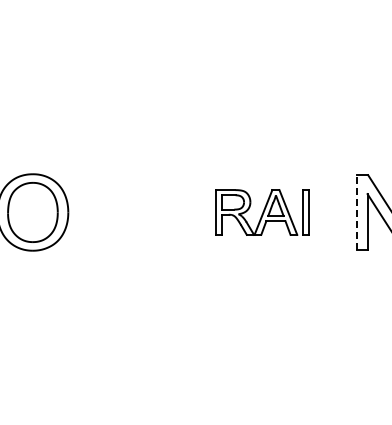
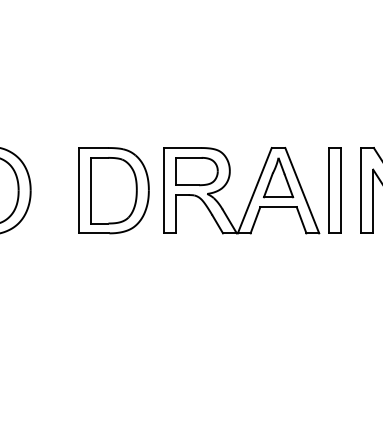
part: (140, 212) -> (113, 190), added
part: (262, 212) -> (252, 190), size x1.67
line: (357, 212) -> (361, 190), dashed -> solid

